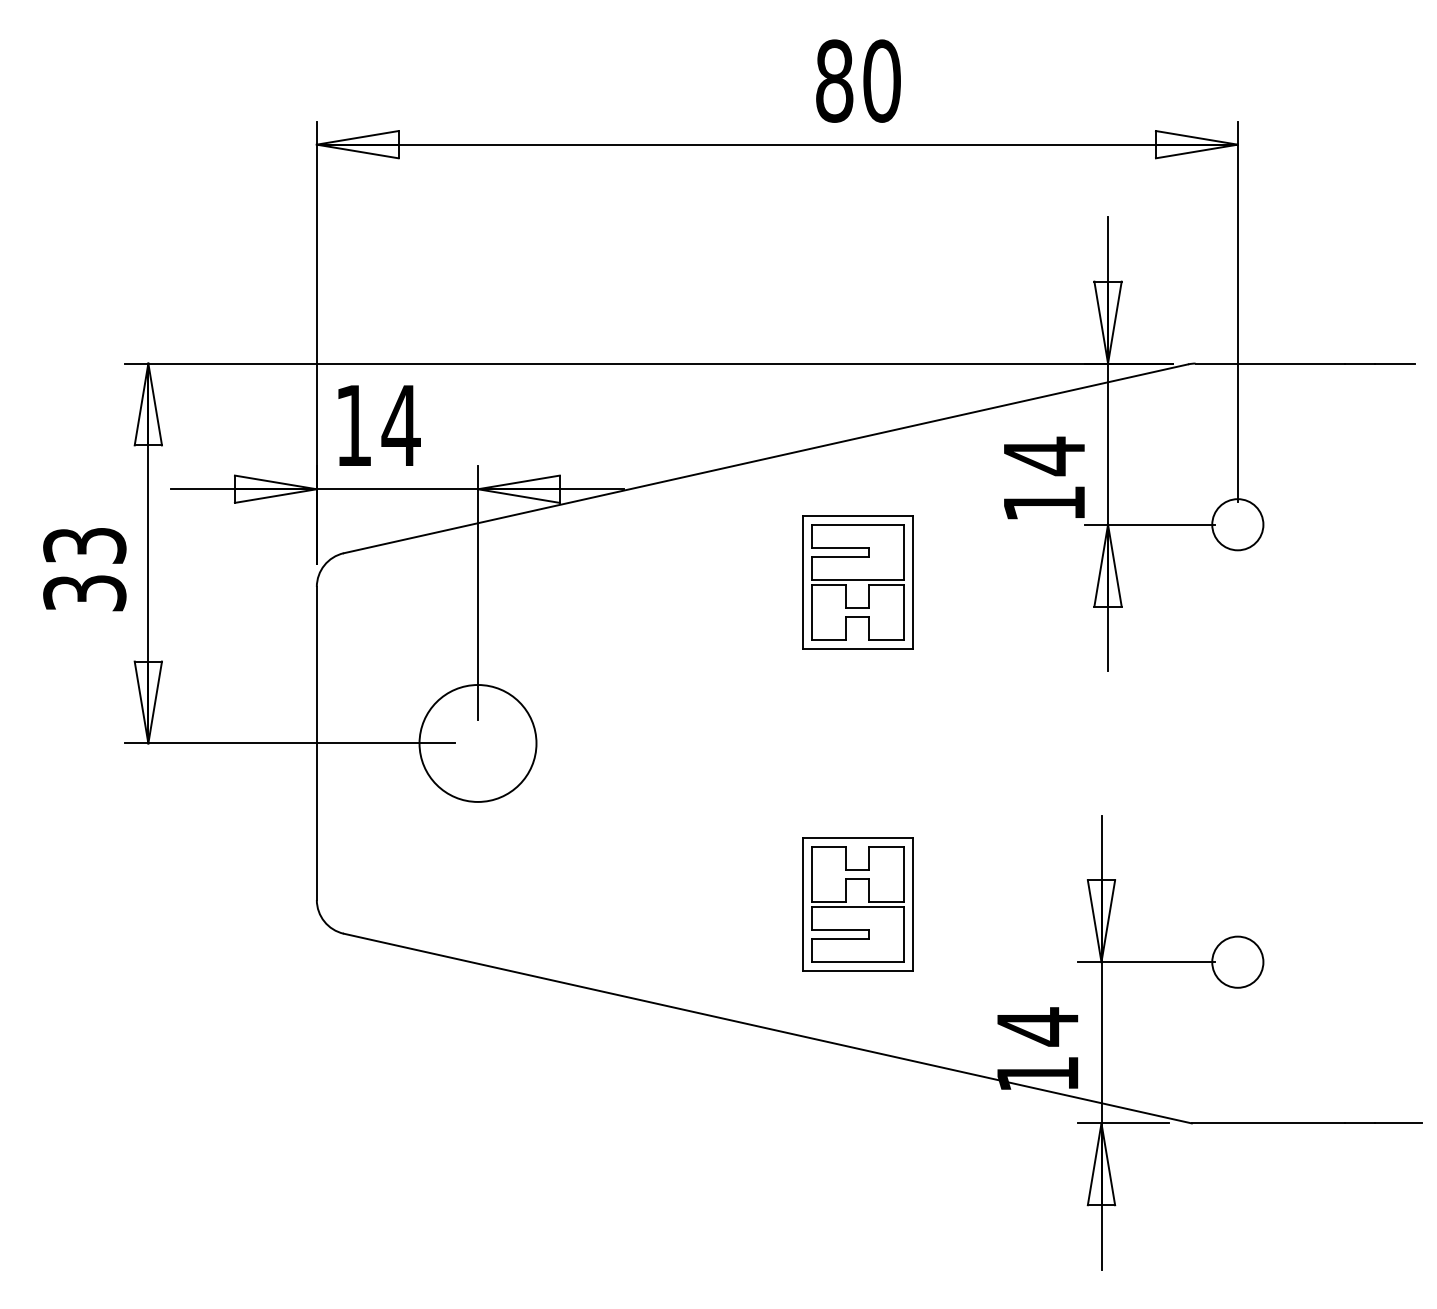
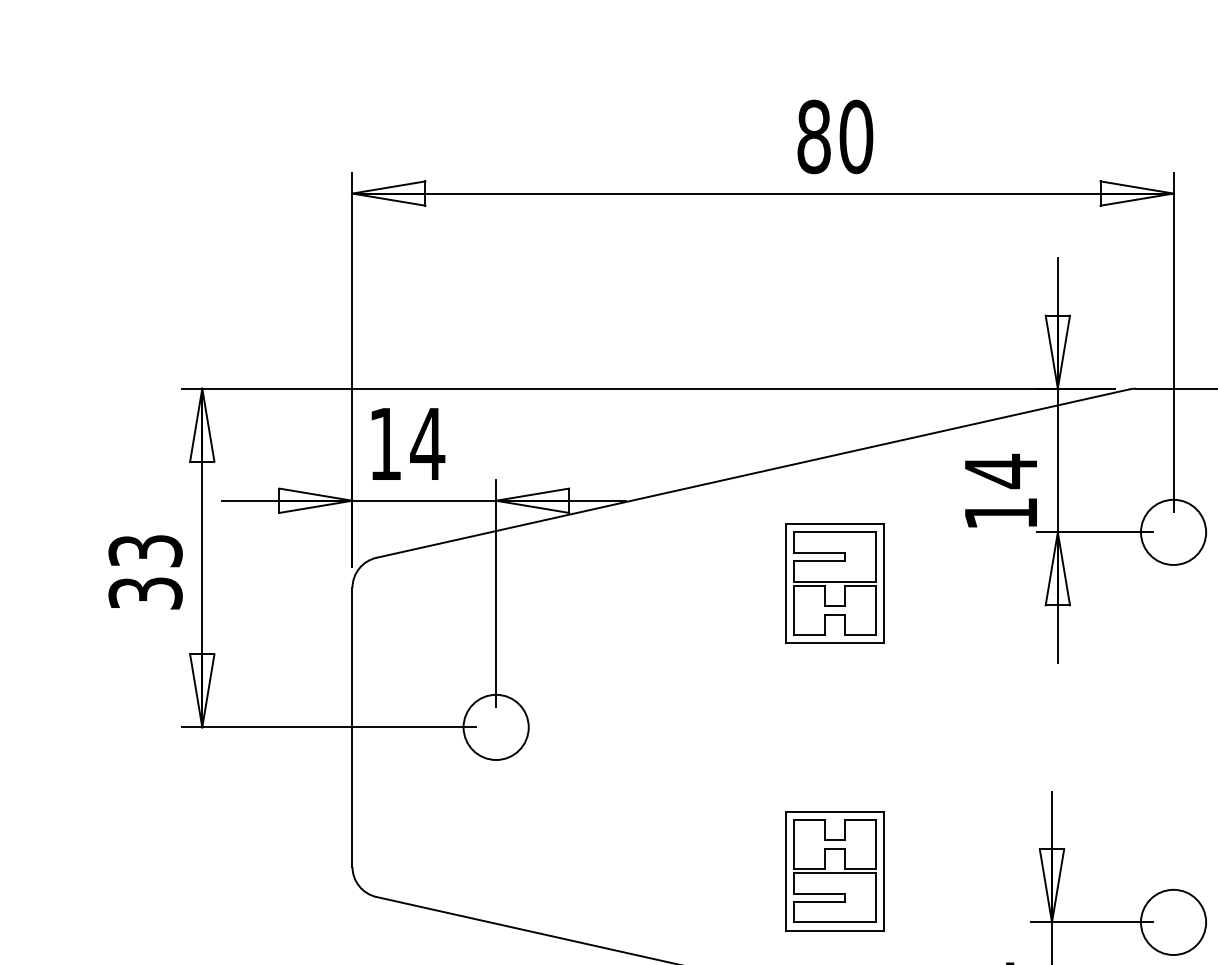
circle: (1237, 524) -> (1173, 532), size x1.43
circle: (477, 743) -> (495, 727), size x0.62
circle: (1237, 961) -> (1173, 921), size x1.43

